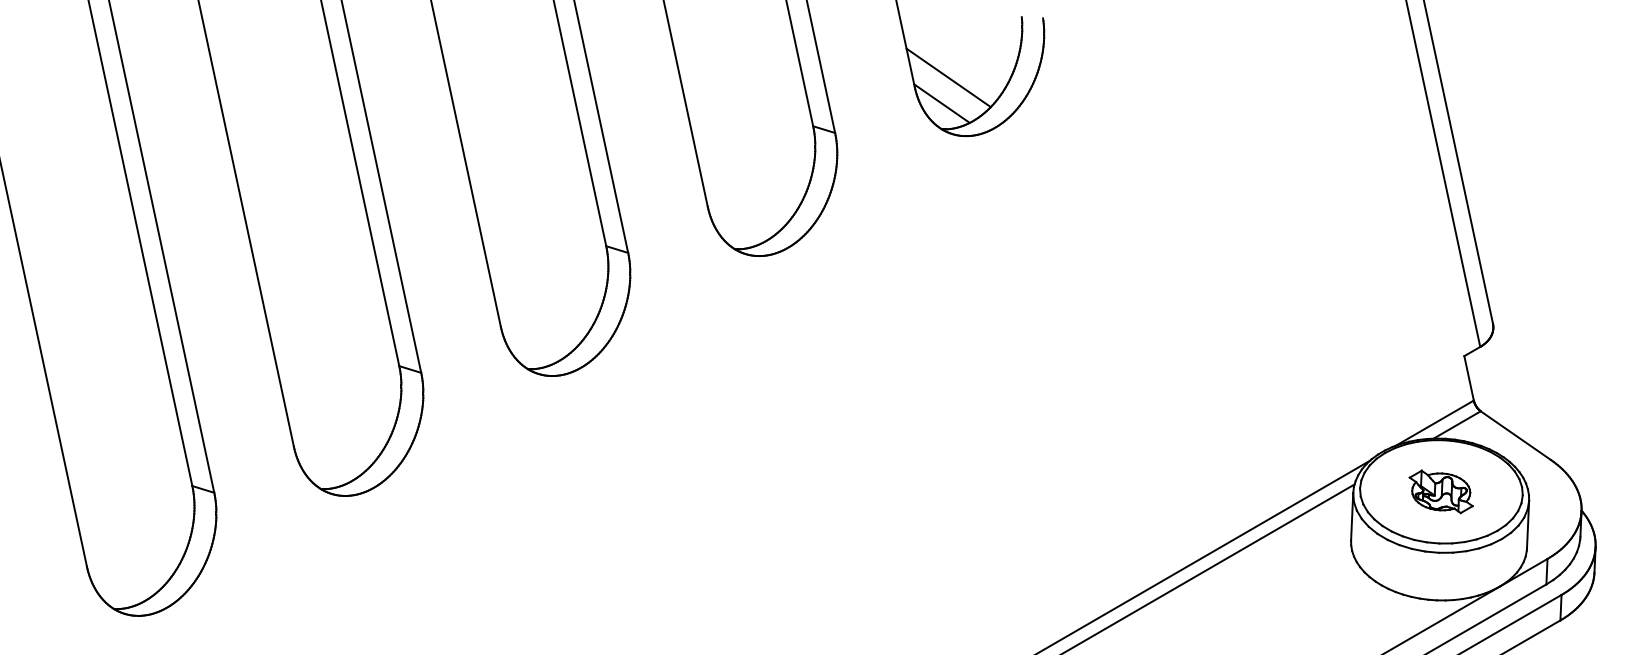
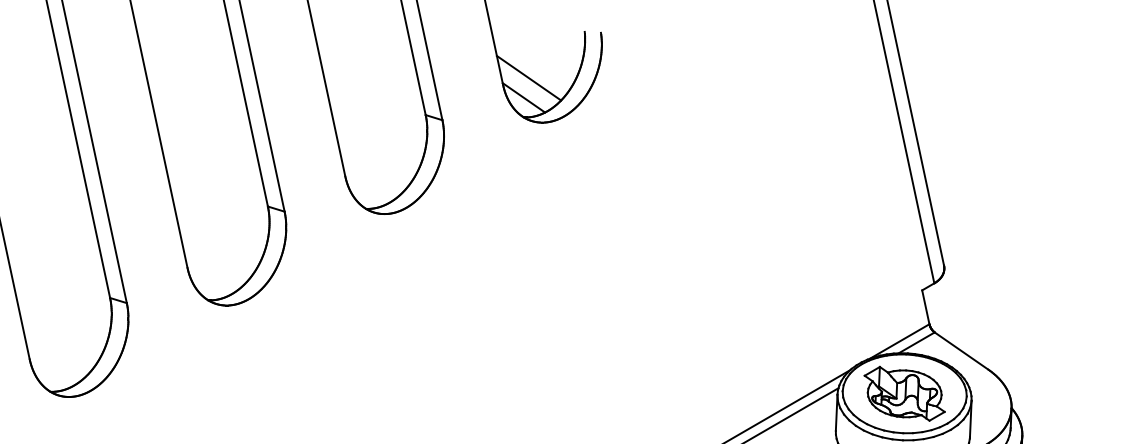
part: (1440, 491) -> (904, 393), size x1.67

